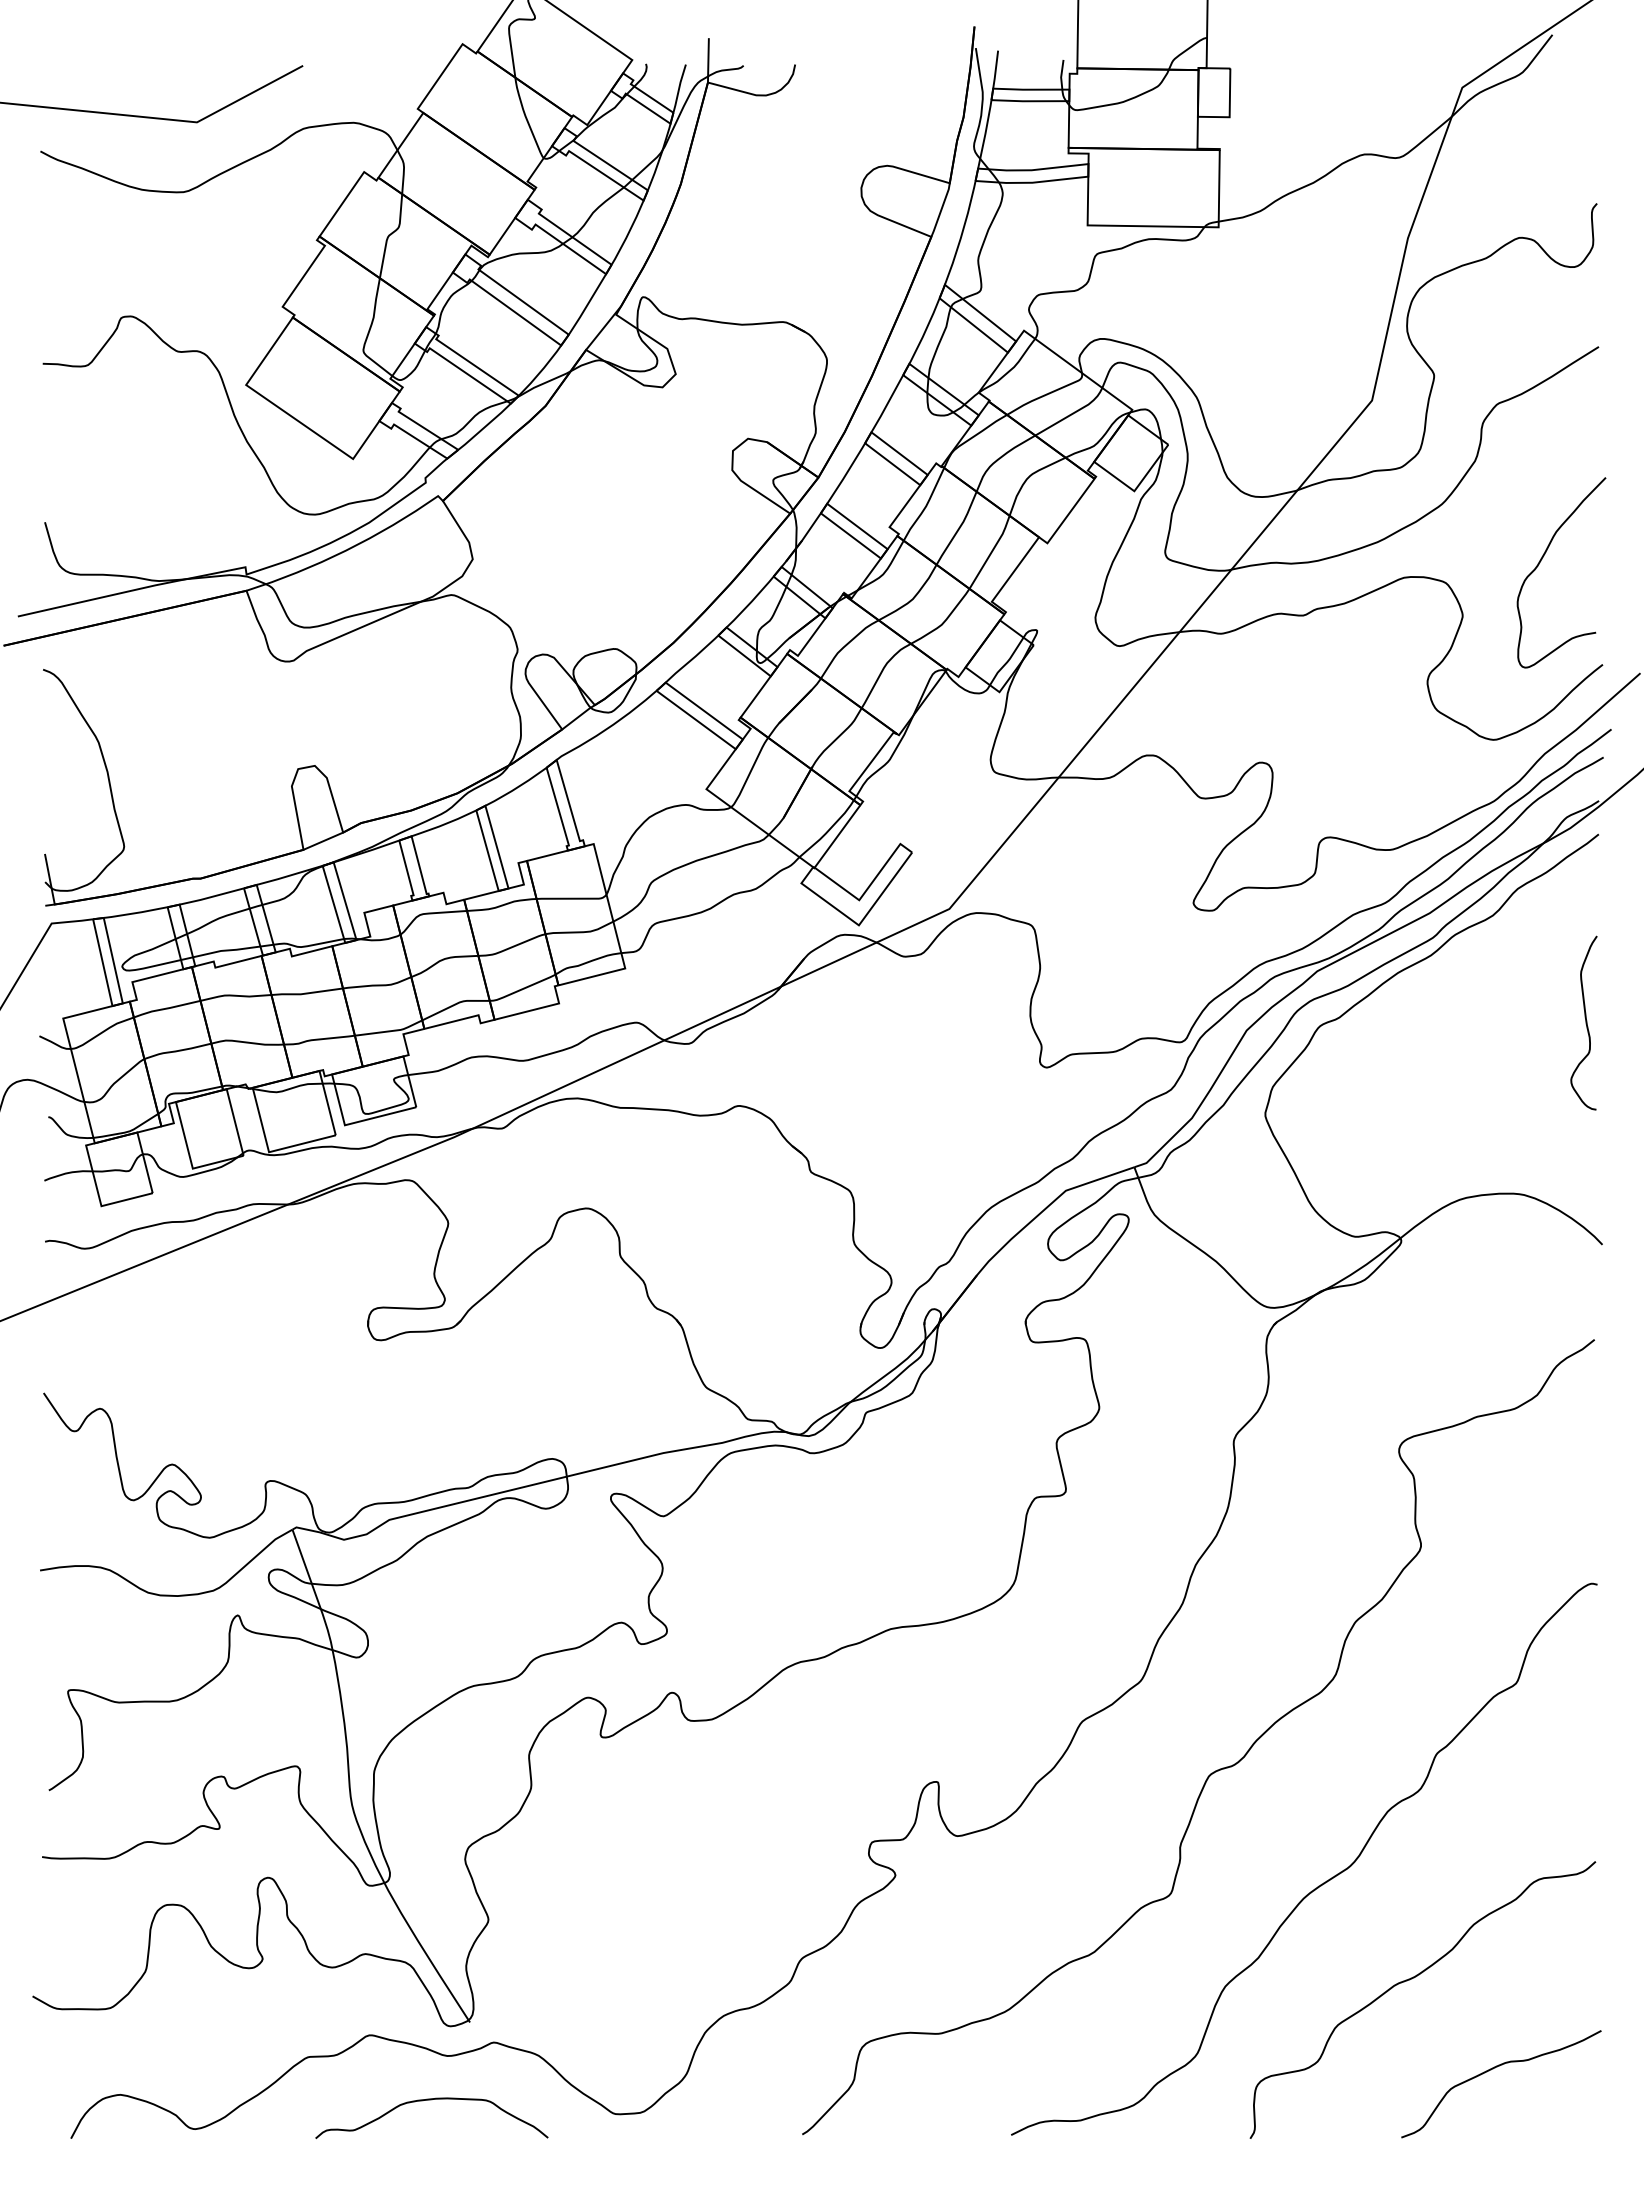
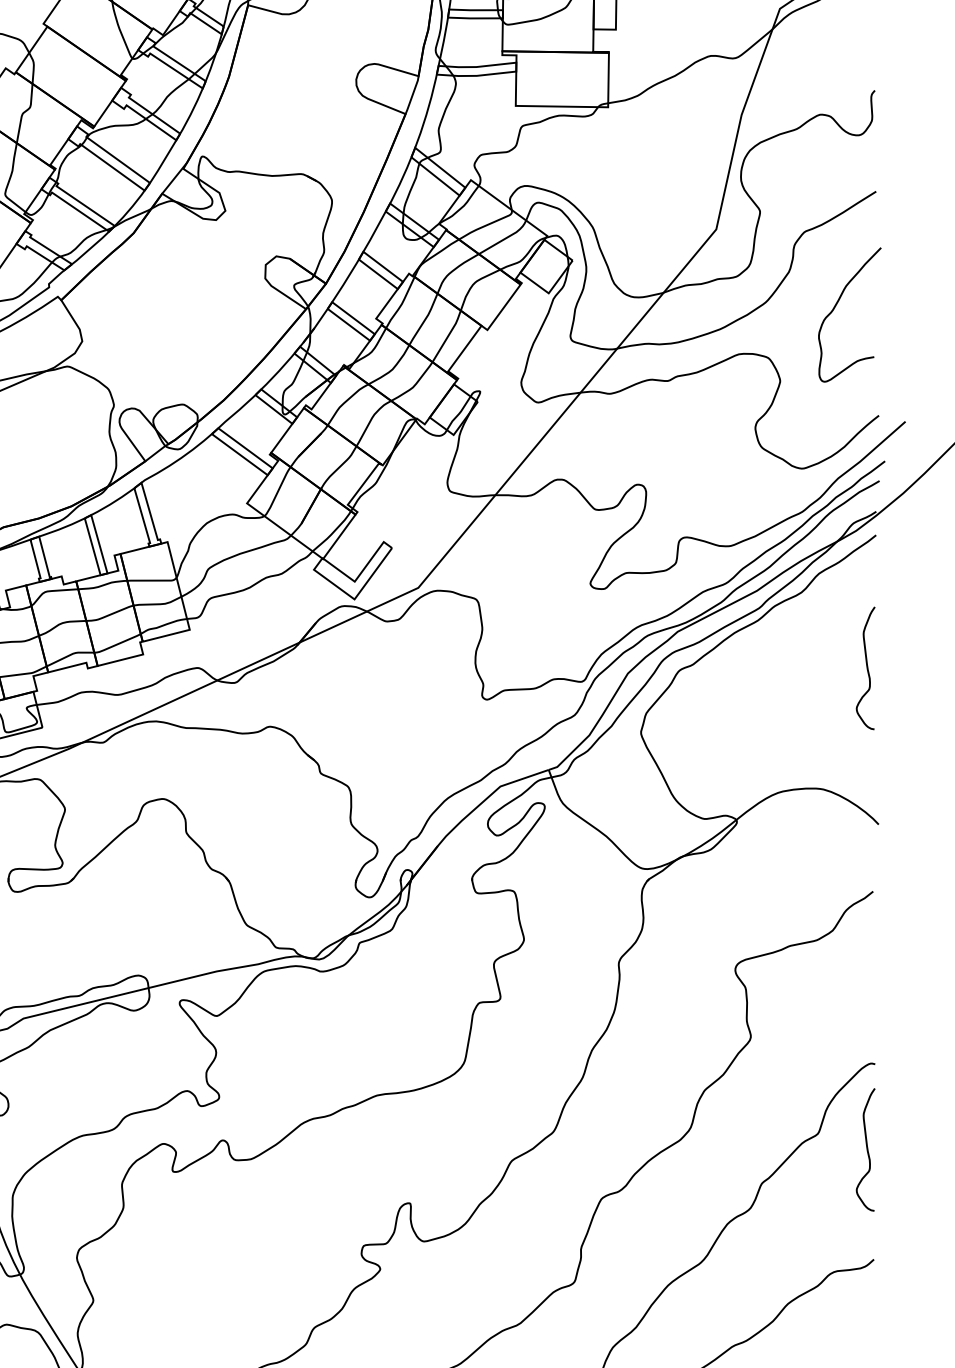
curve: (1541, 561) -> (835, 306), moved
curve: (1585, 1705) -> (866, 1149), added

